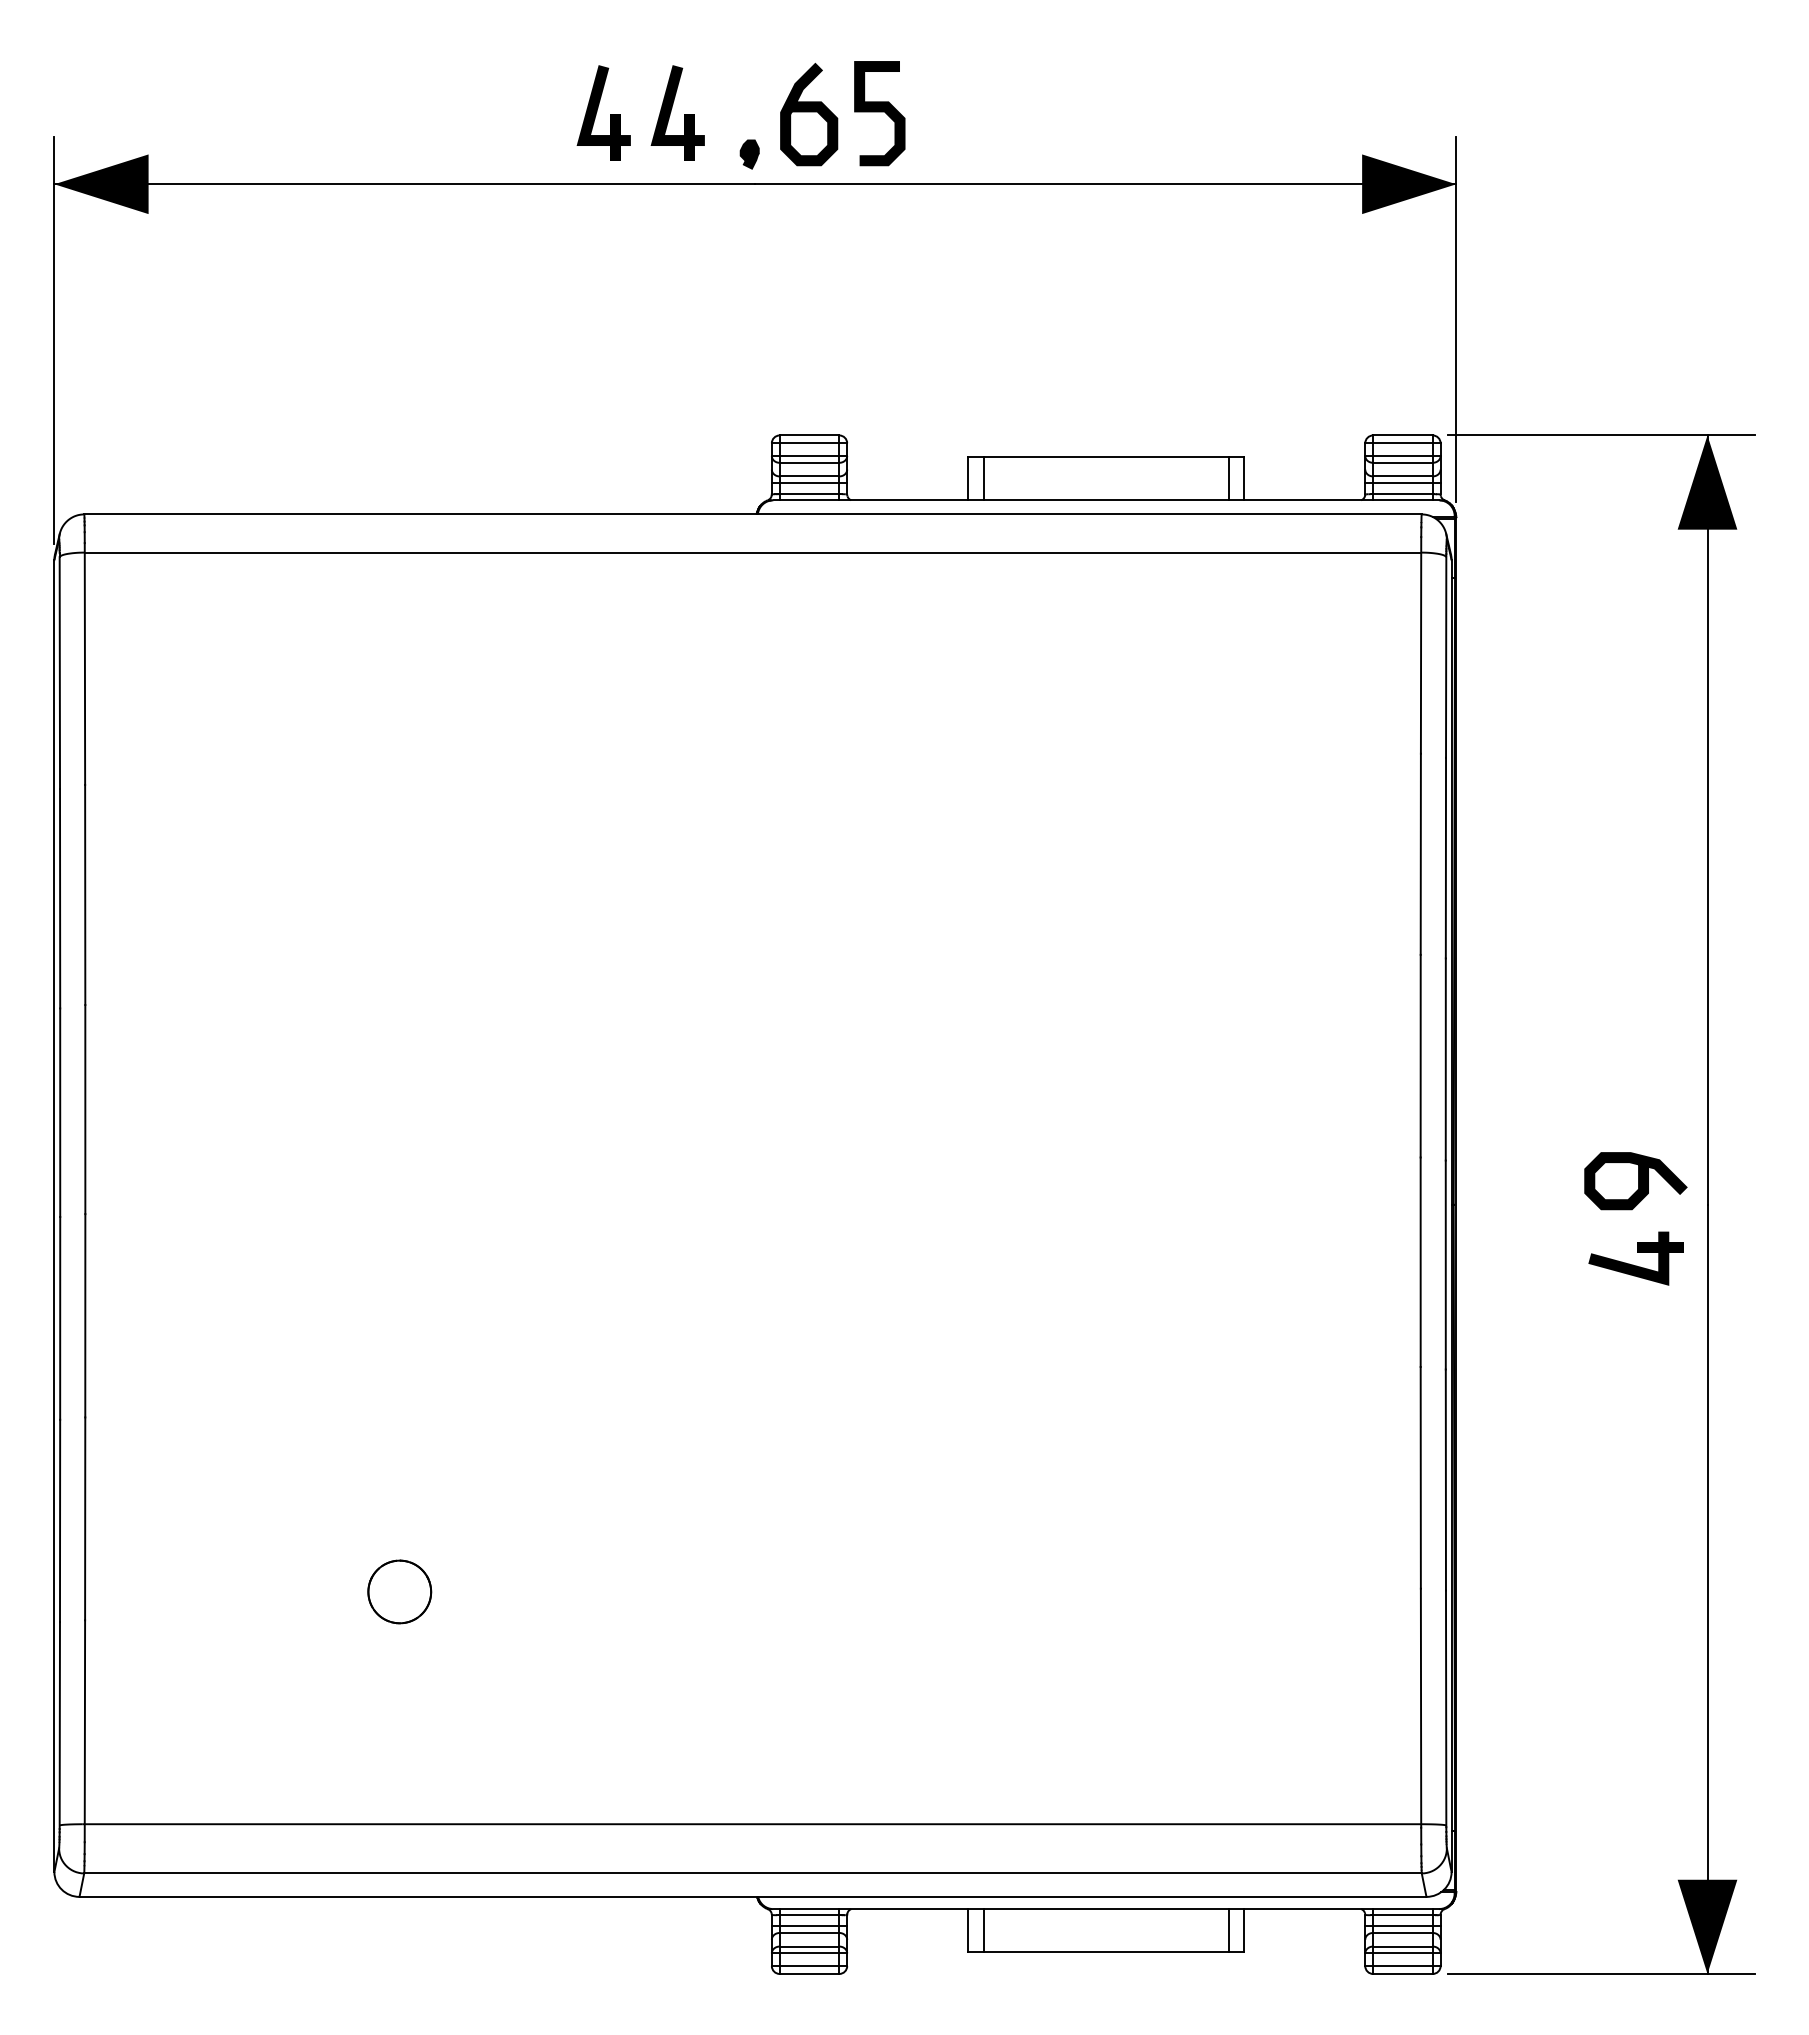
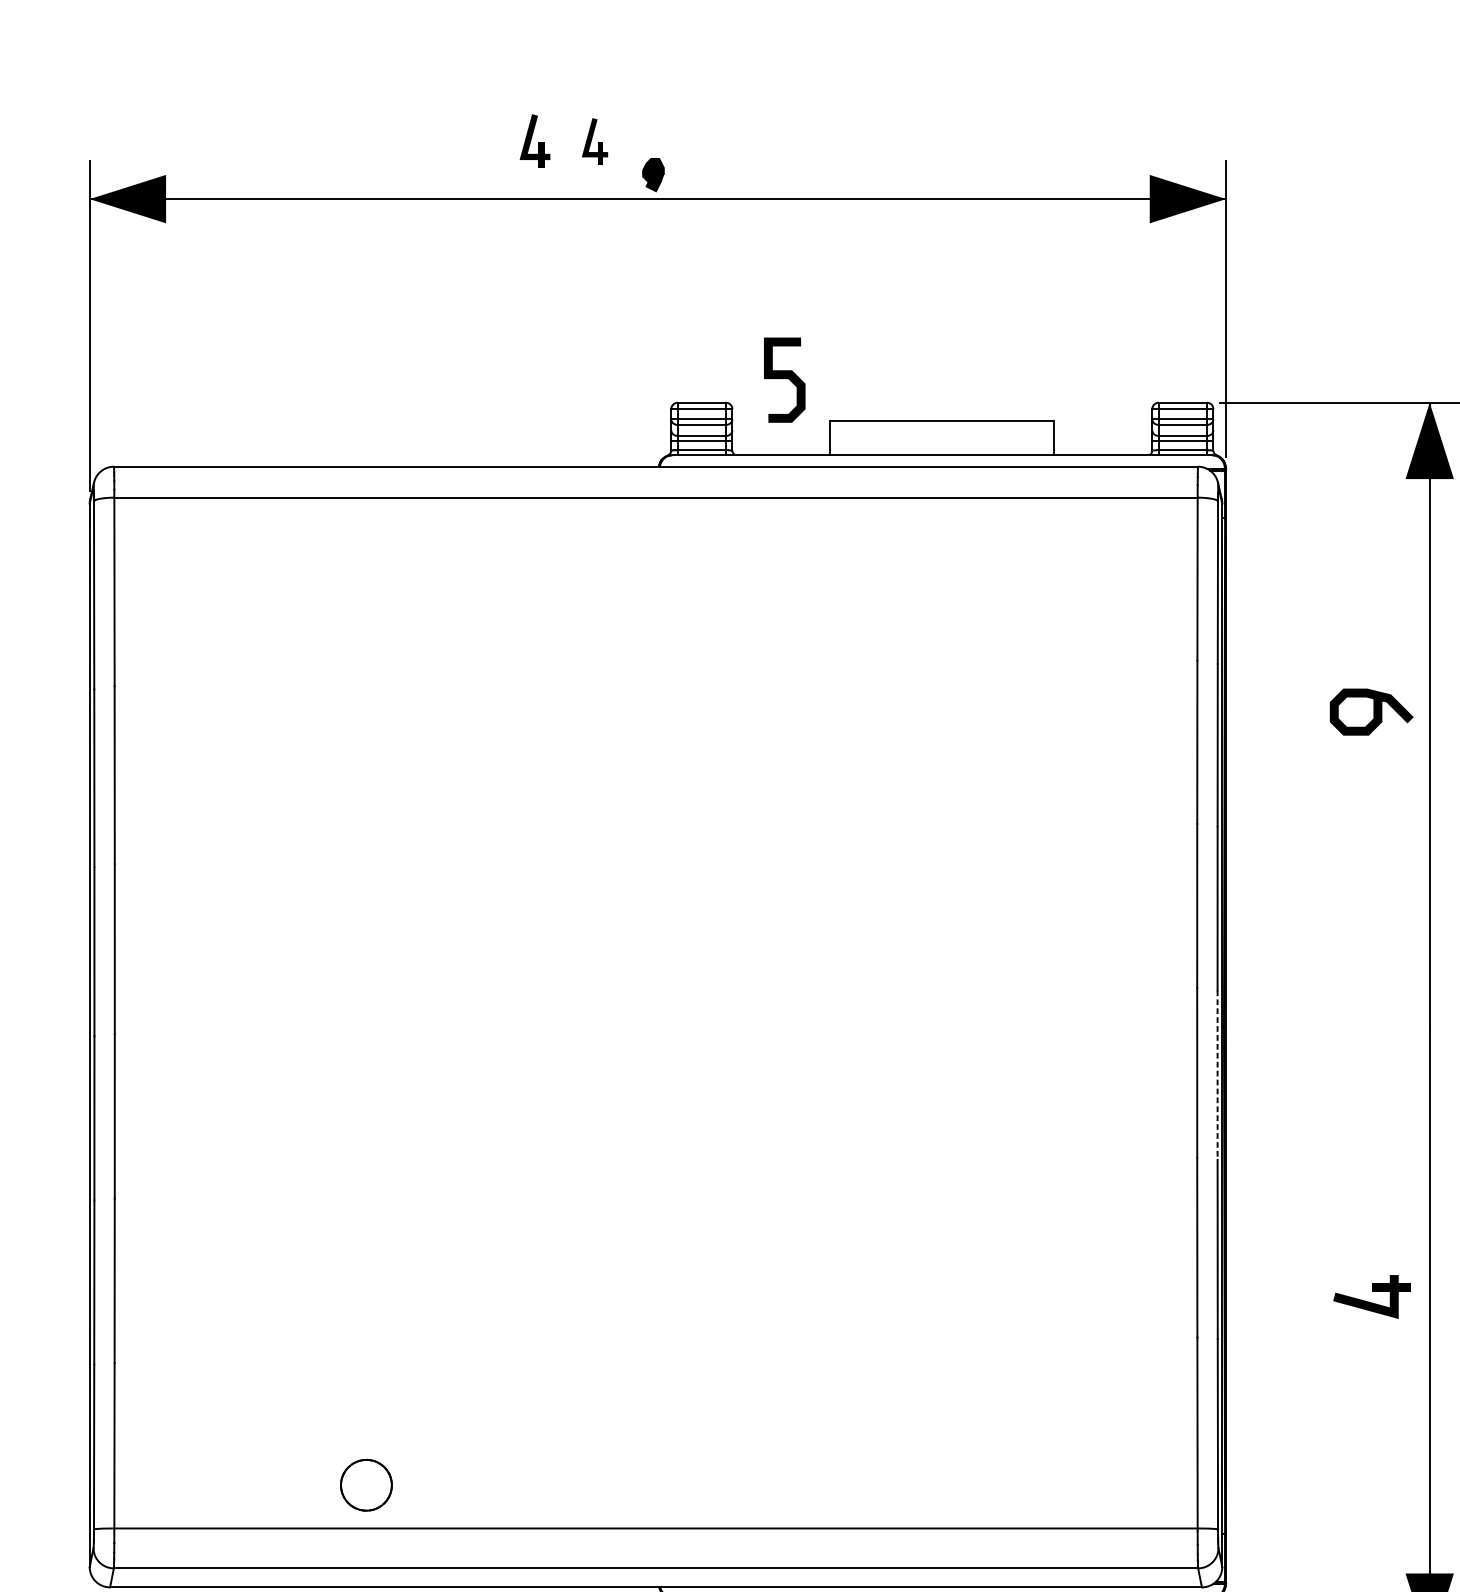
part: (603, 112) -> (534, 140), size x0.7
part: (677, 112) -> (594, 140), size x0.6
curve: (809, 112) -> (701, 140), removed
curve: (879, 112) -> (784, 379), moved
part: (749, 154) -> (653, 174), size x1.4
line: (983, 478) -> (842, 437), removed
line: (1228, 478) -> (1041, 437), removed
curve: (1638, 1181) -> (1373, 712), moved
part: (1637, 1252) -> (1372, 1291), moved
line: (1445, 1265) -> (1217, 1075), solid -> dashed
part: (399, 1591) -> (366, 1484), moved

